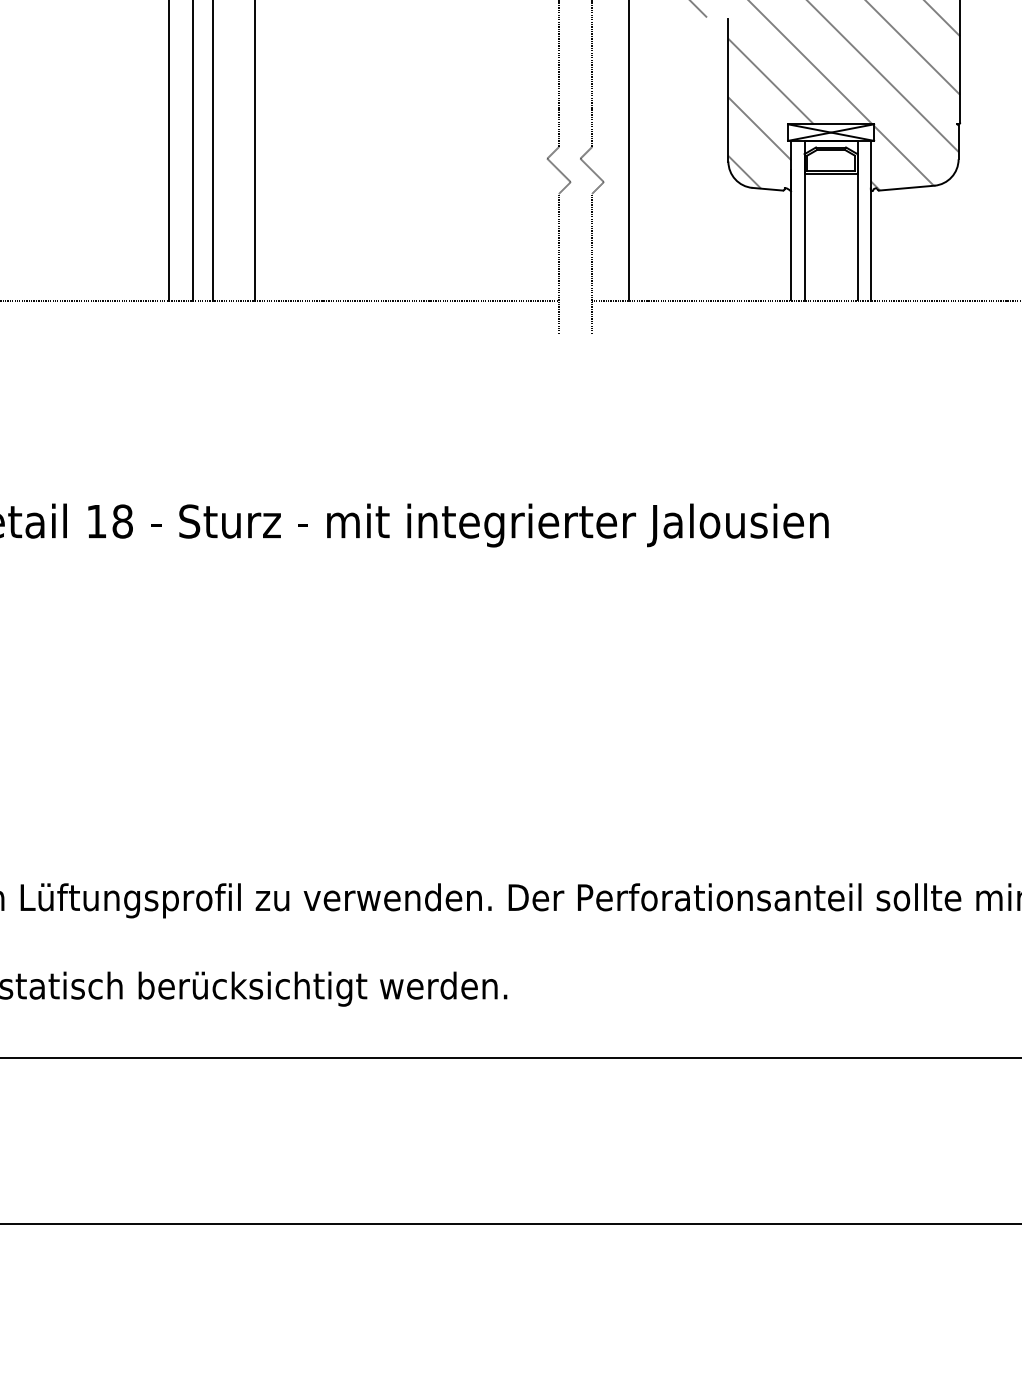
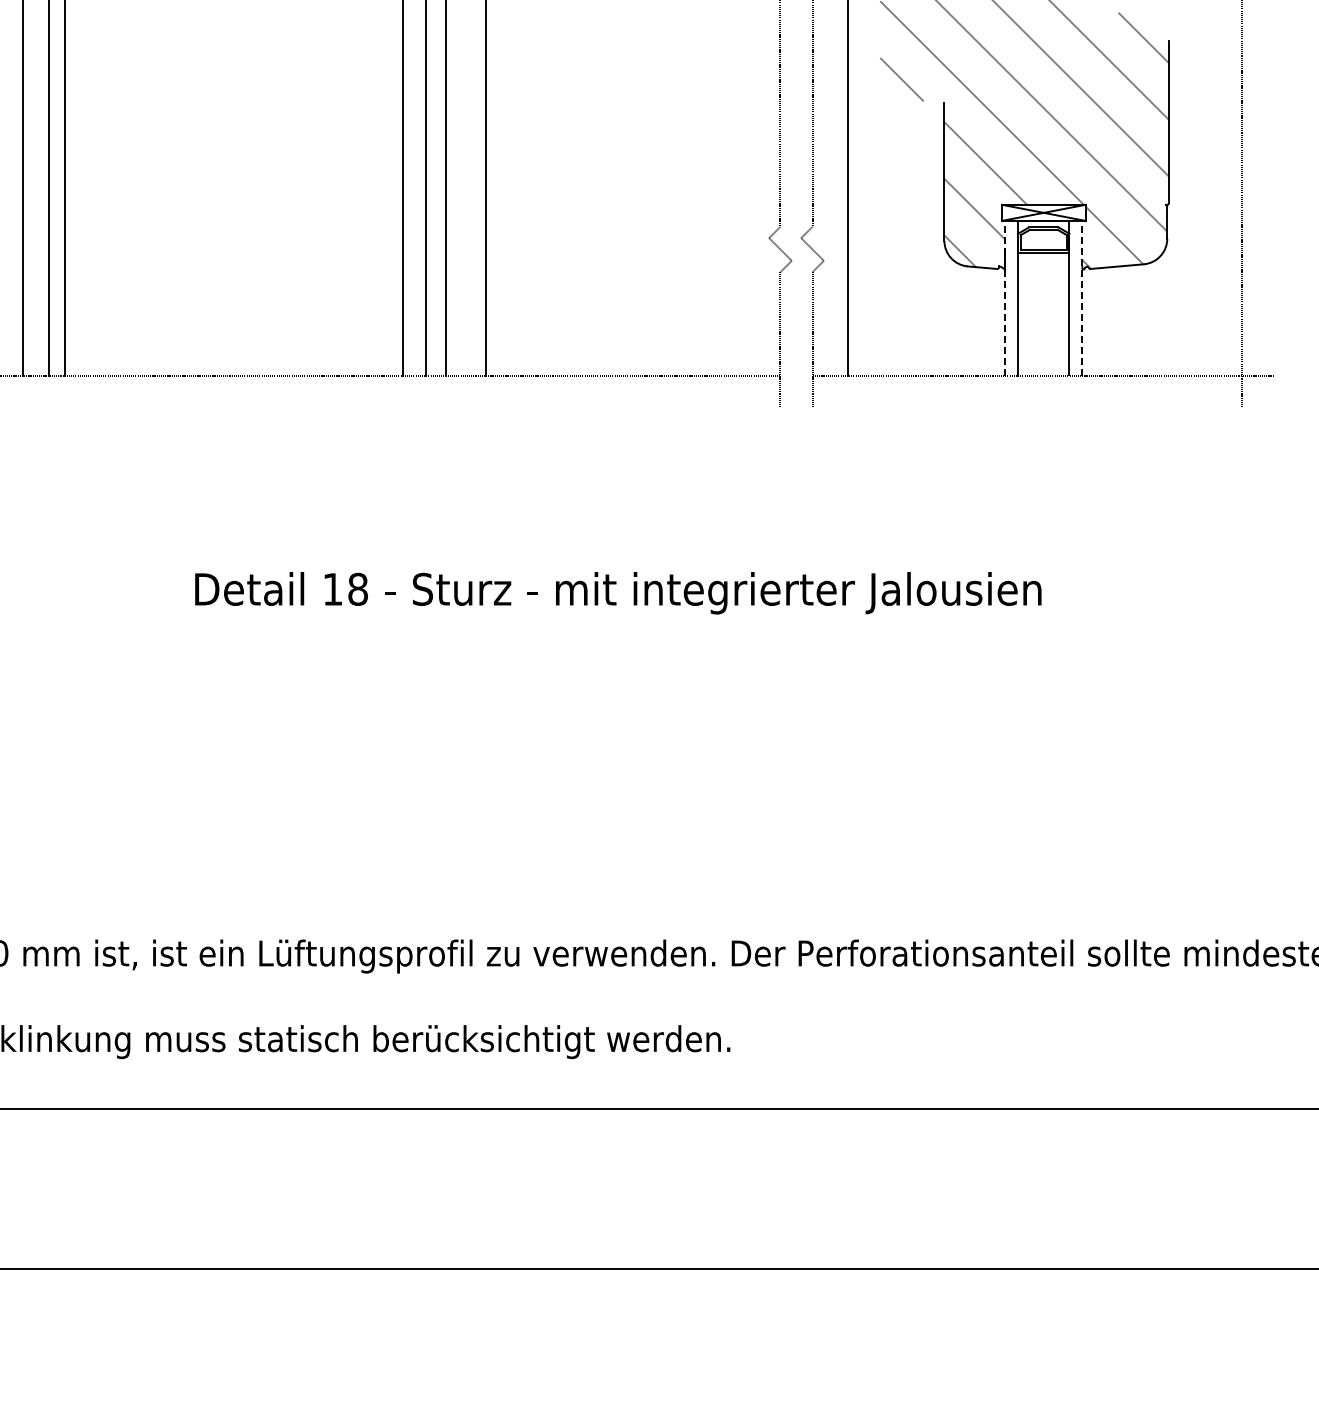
line: (791, 221) -> (1005, 298), solid -> dashed
line: (871, 221) -> (1082, 298), solid -> dashed

